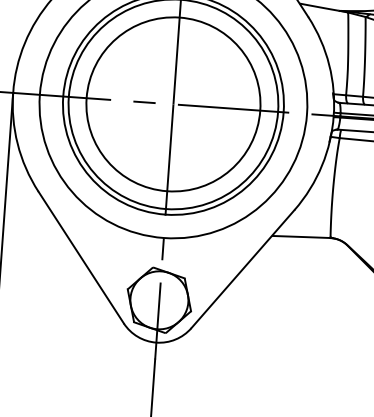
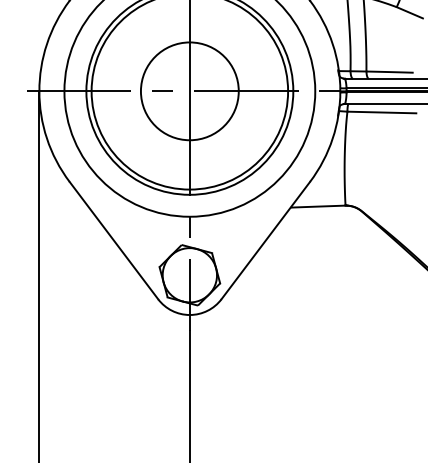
circle: (173, 103) -> (189, 90), size x0.6

